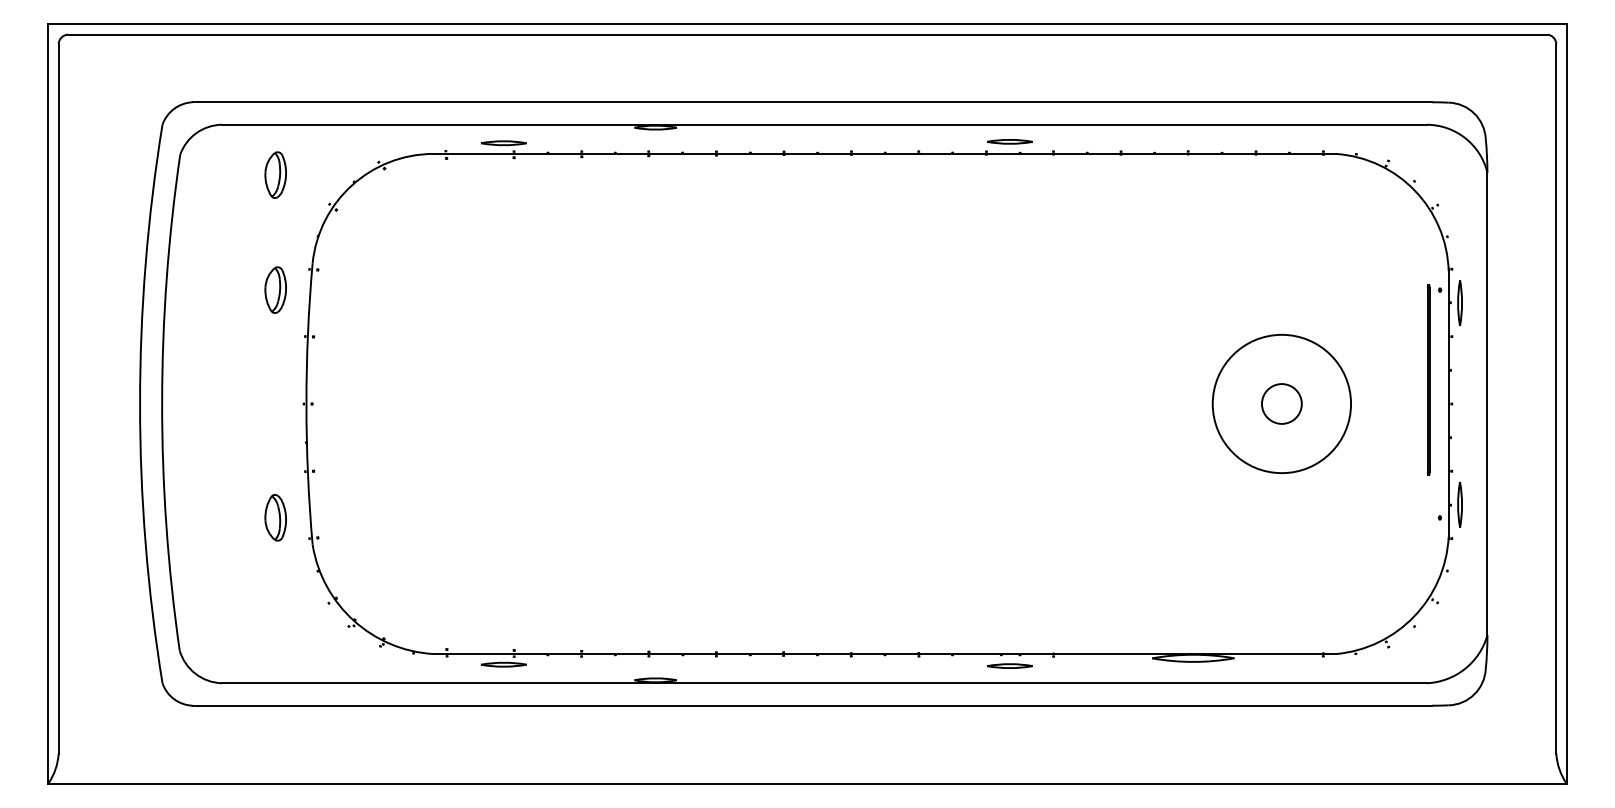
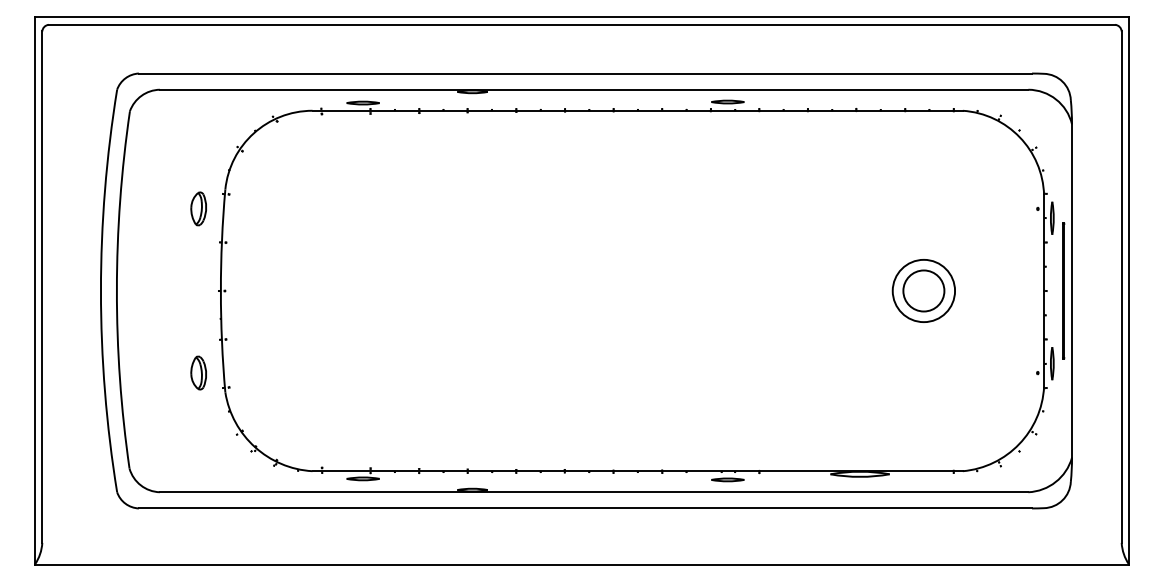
part: (275, 174) -> (198, 125), removed
line: (1428, 379) -> (1063, 290), moved
circle: (1281, 403) -> (923, 290), size x0.62
circle: (1281, 403) -> (923, 290), size x1.43

